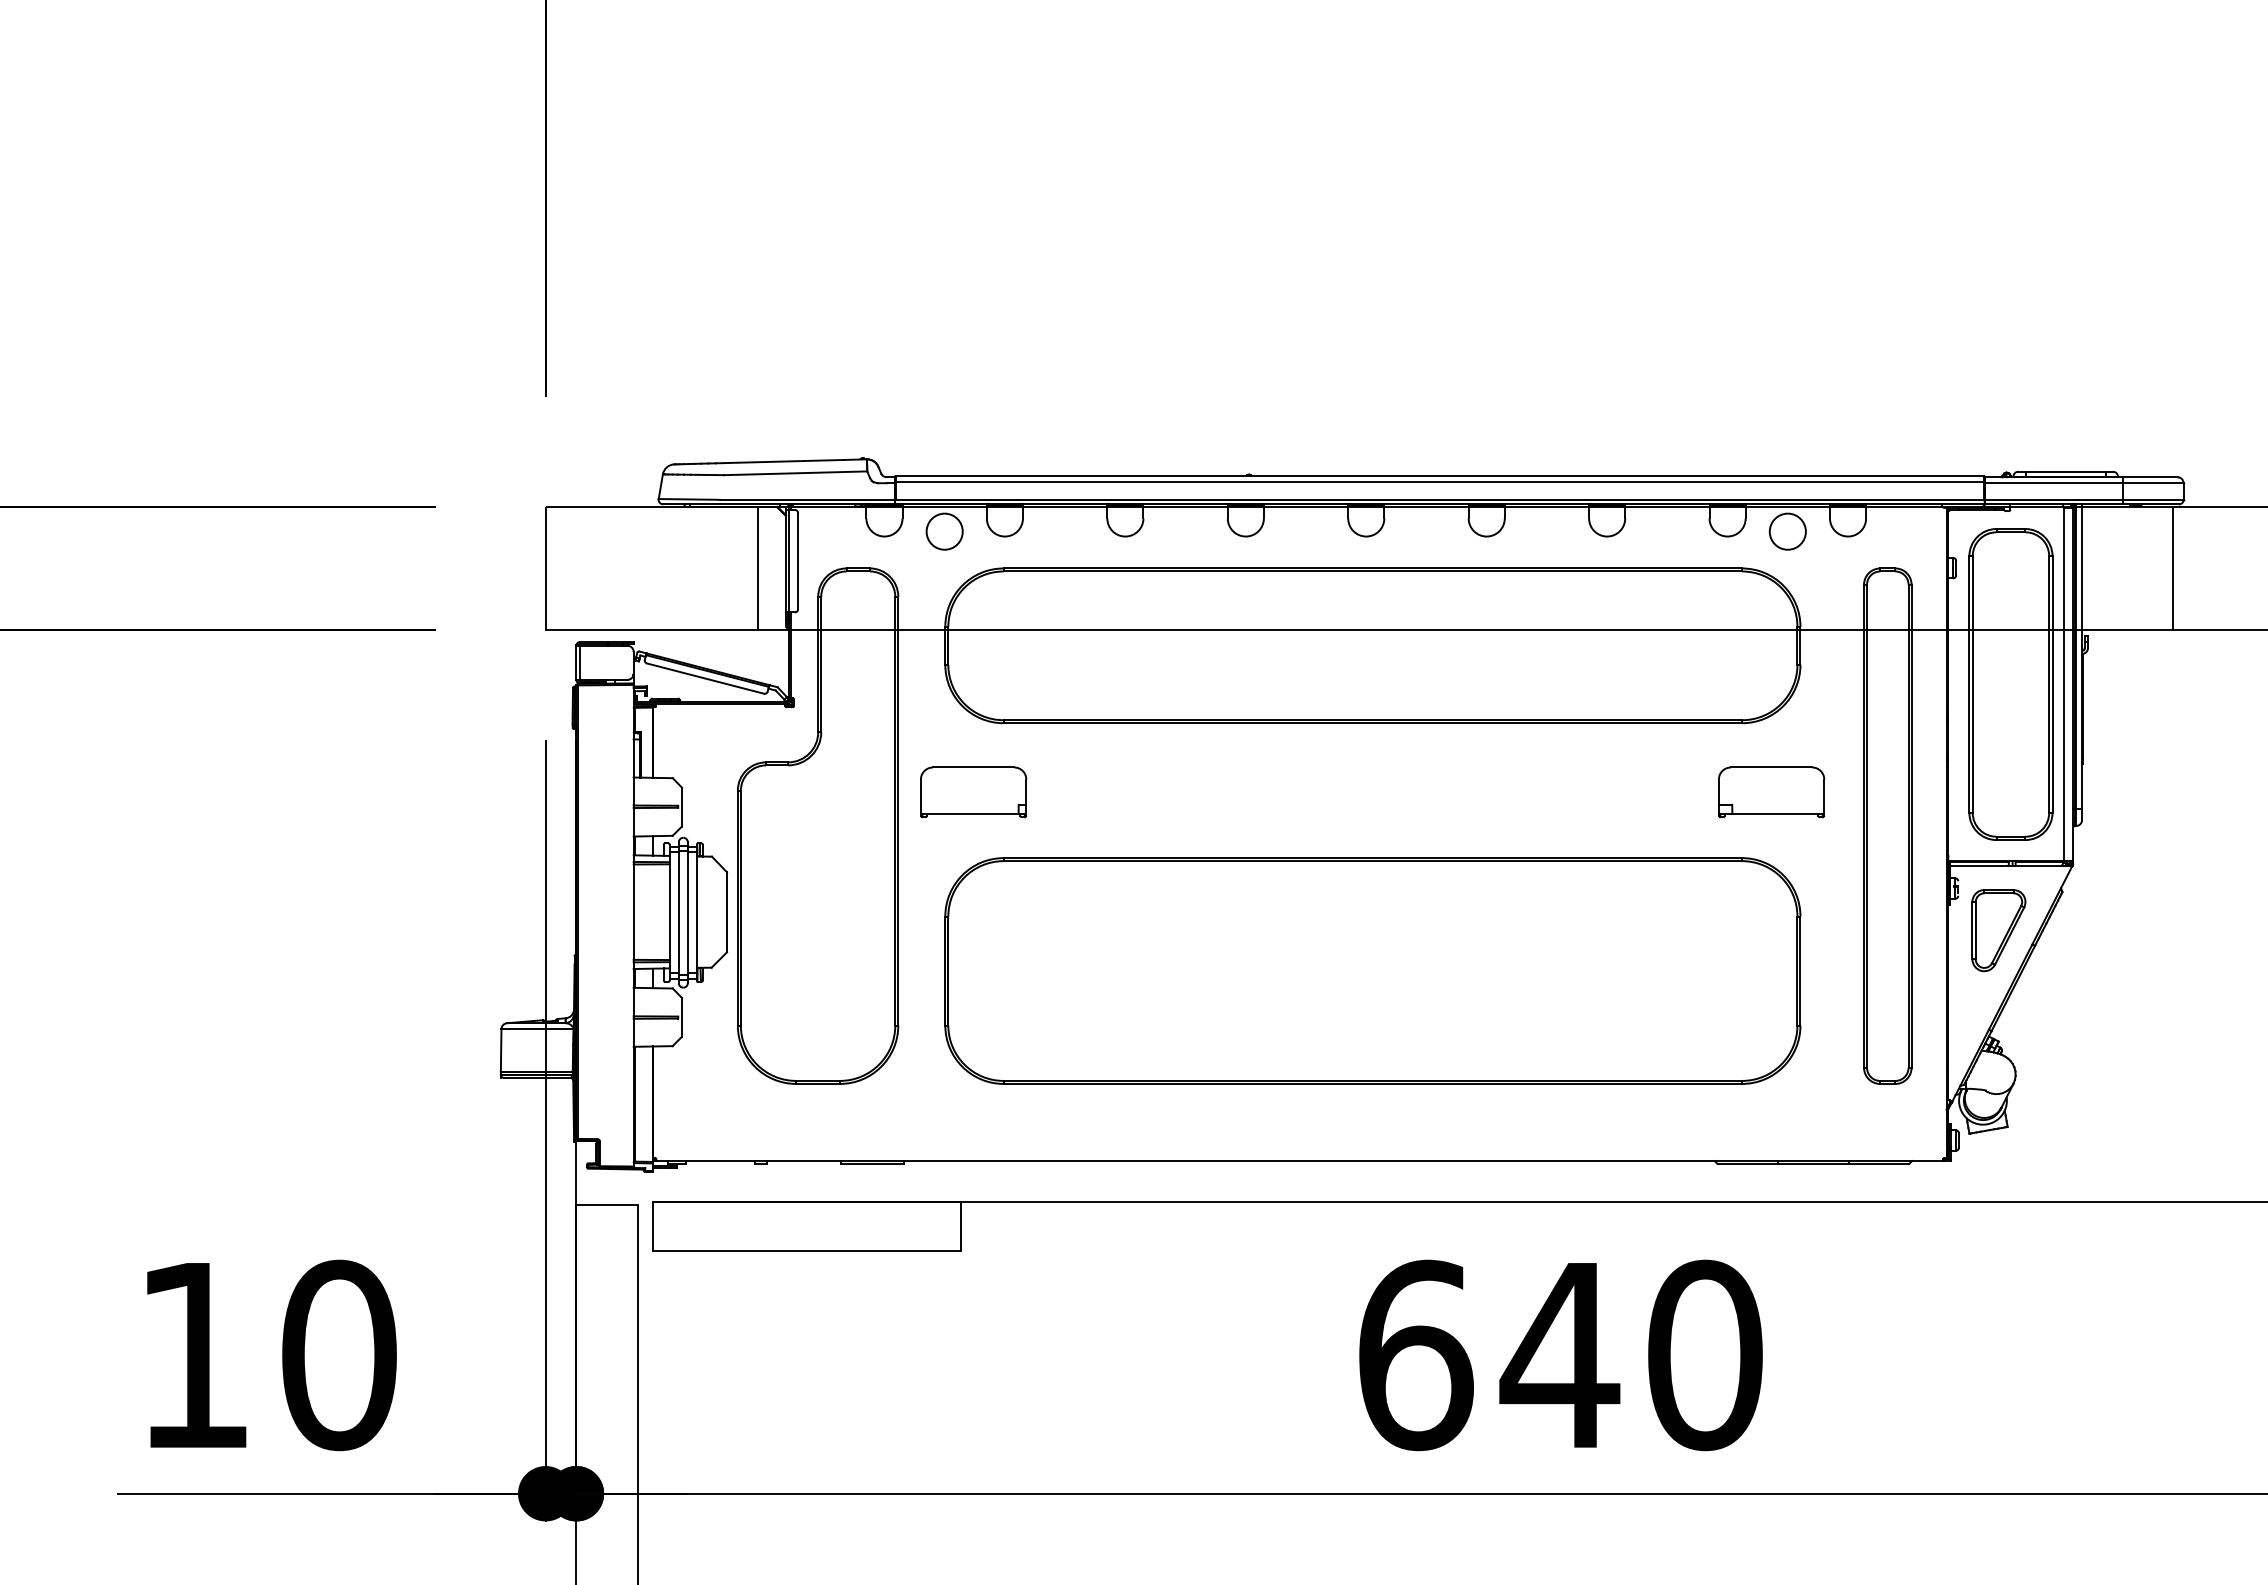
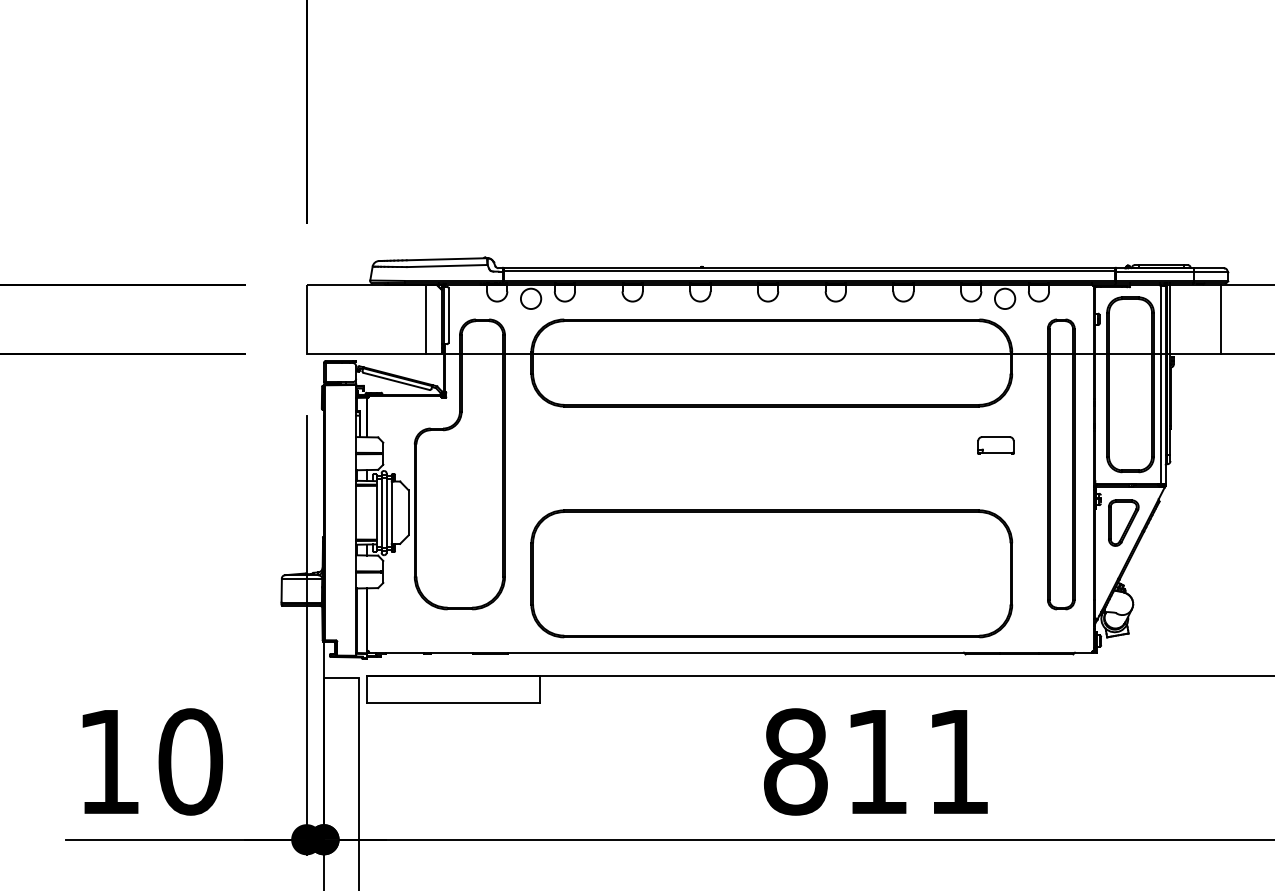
part: (972, 792) -> (546, 445), removed
part: (1770, 792) -> (995, 445), size x0.6
part: (1372, 970) -> (771, 573), moved
text: (1560, 1354) -> (877, 761), 640 -> 811

